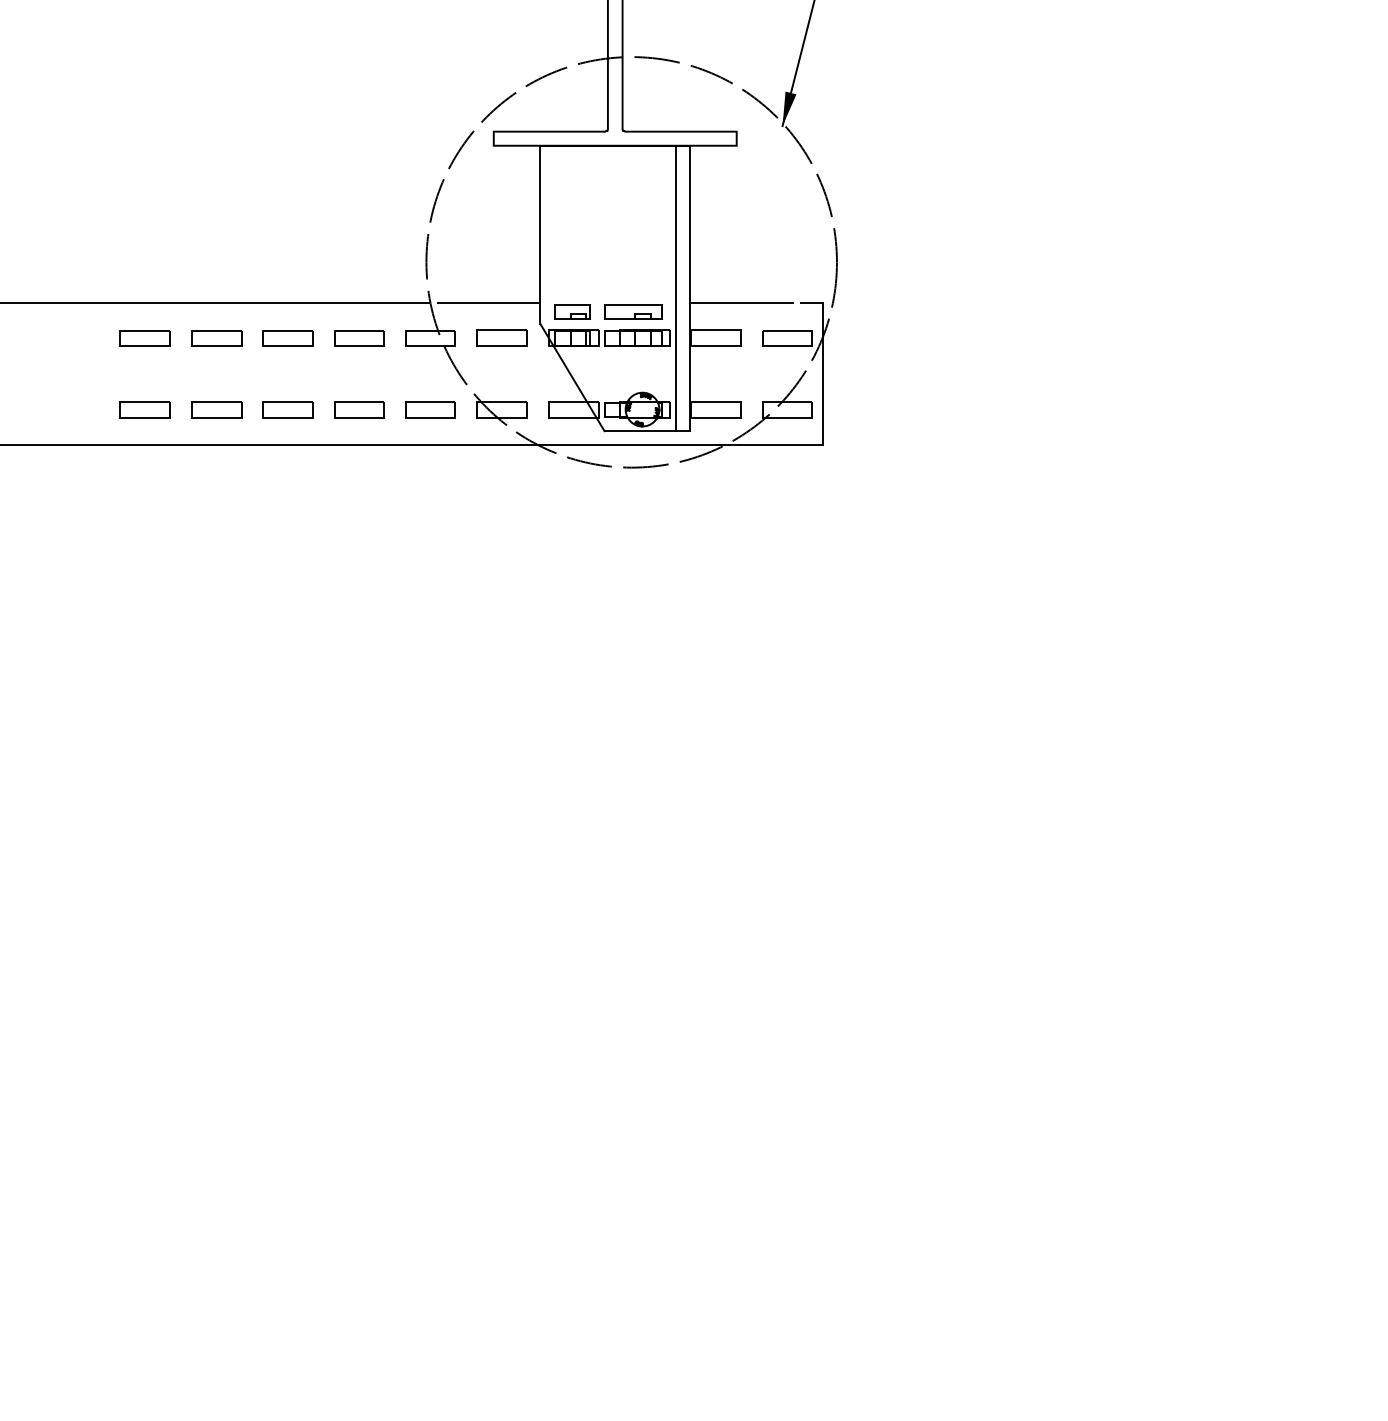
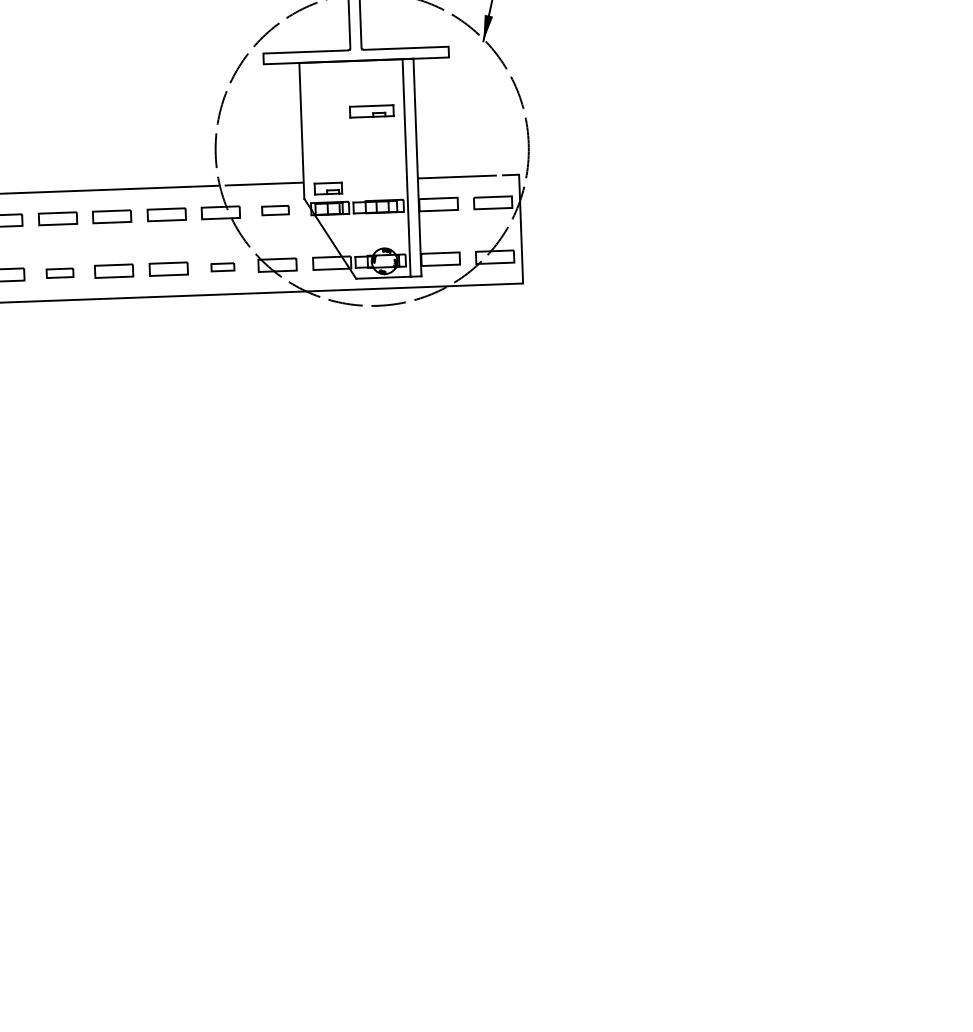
part: (633, 311) -> (372, 111), moved
part: (501, 337) -> (275, 210), size x0.7
part: (216, 409) -> (59, 273), size x0.7
part: (430, 409) -> (222, 267), size x0.6

